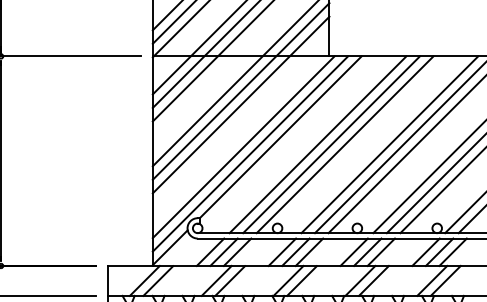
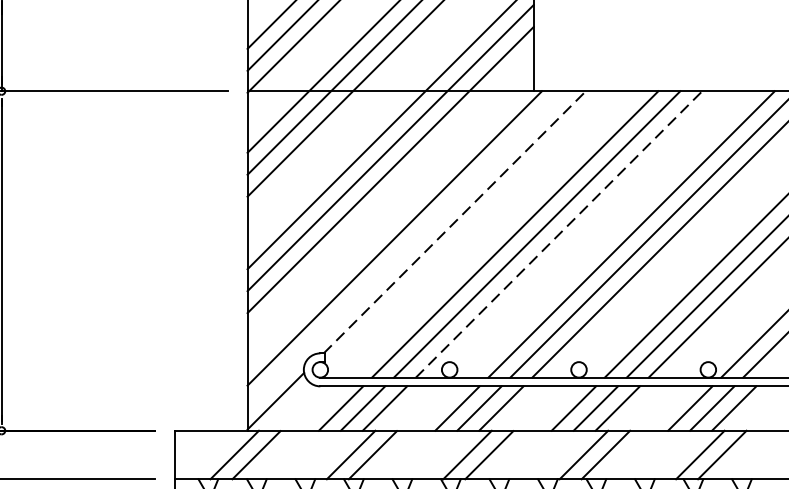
line: (281, 136) -> (456, 221), solid -> dashed
line: (345, 144) -> (559, 233), solid -> dashed
line: (250, 153) -> (405, 248), removed

